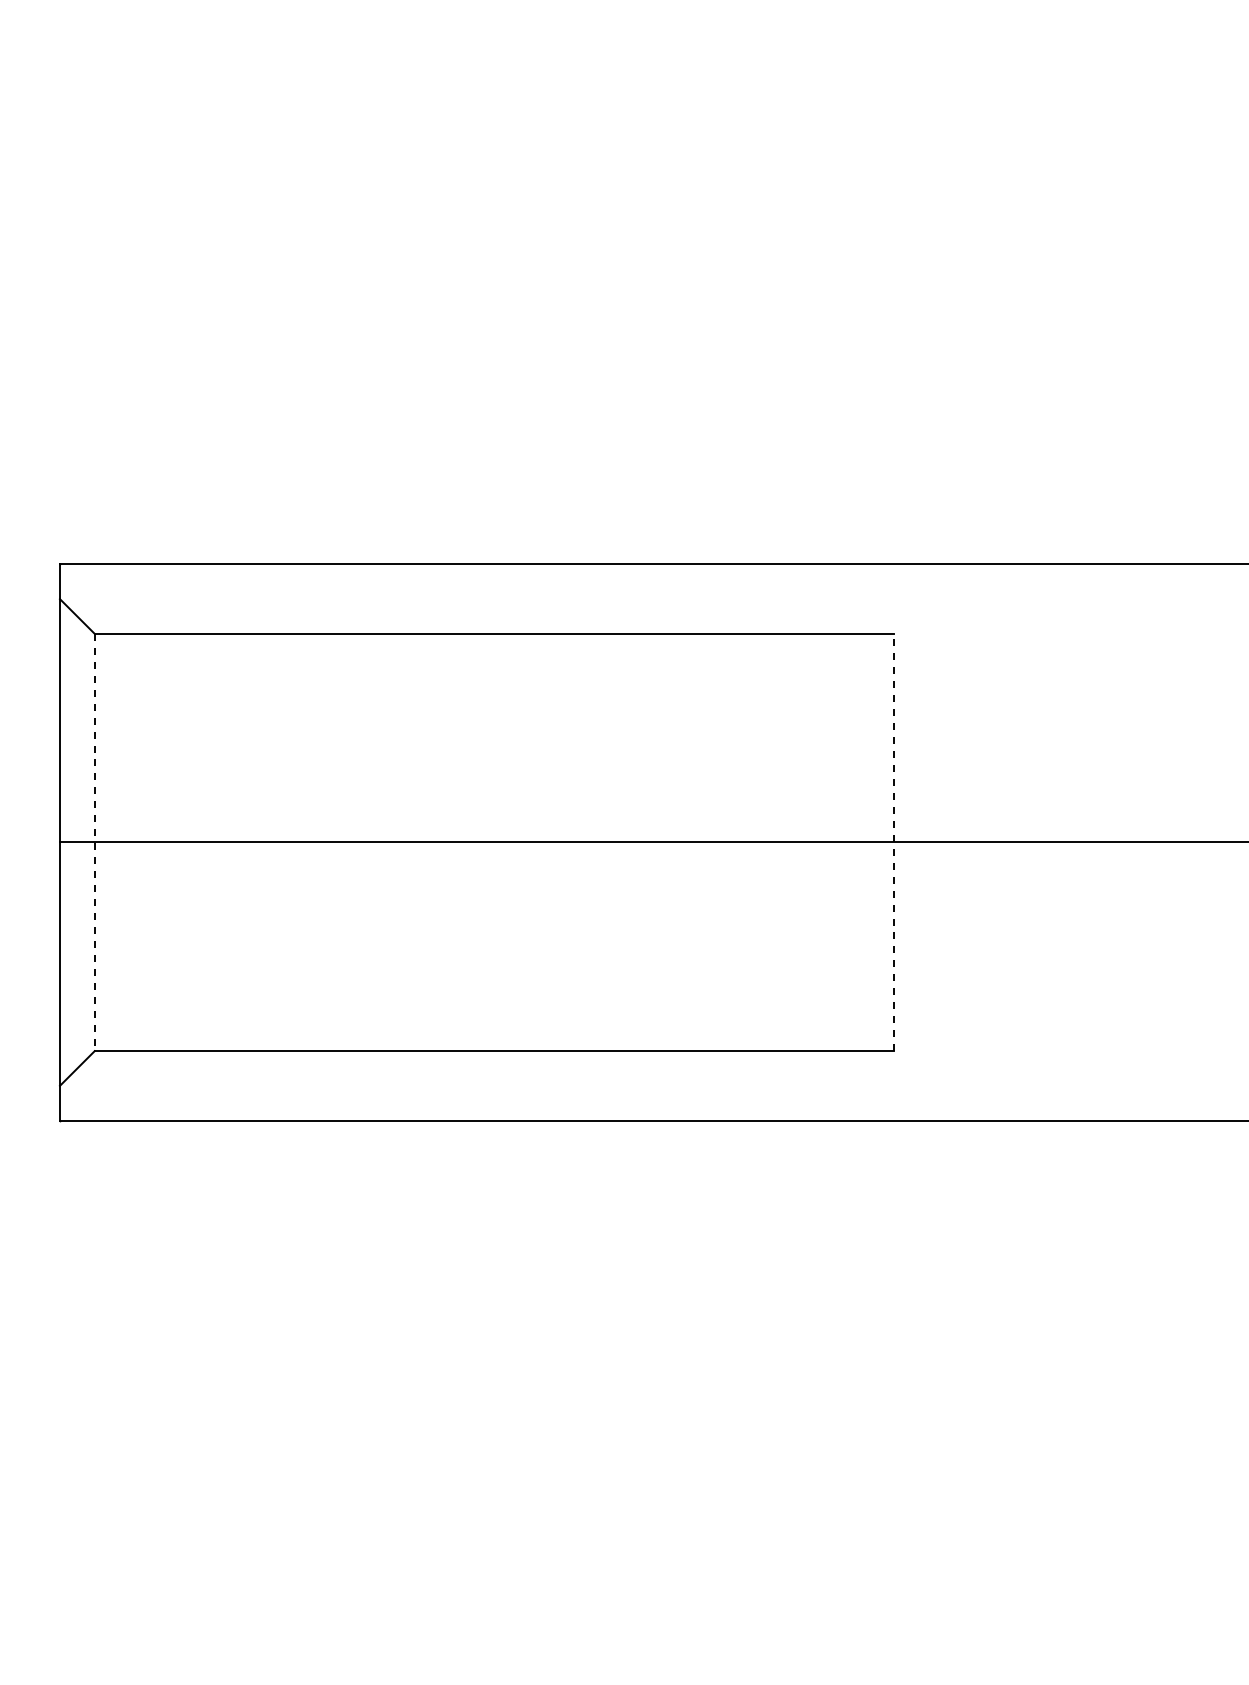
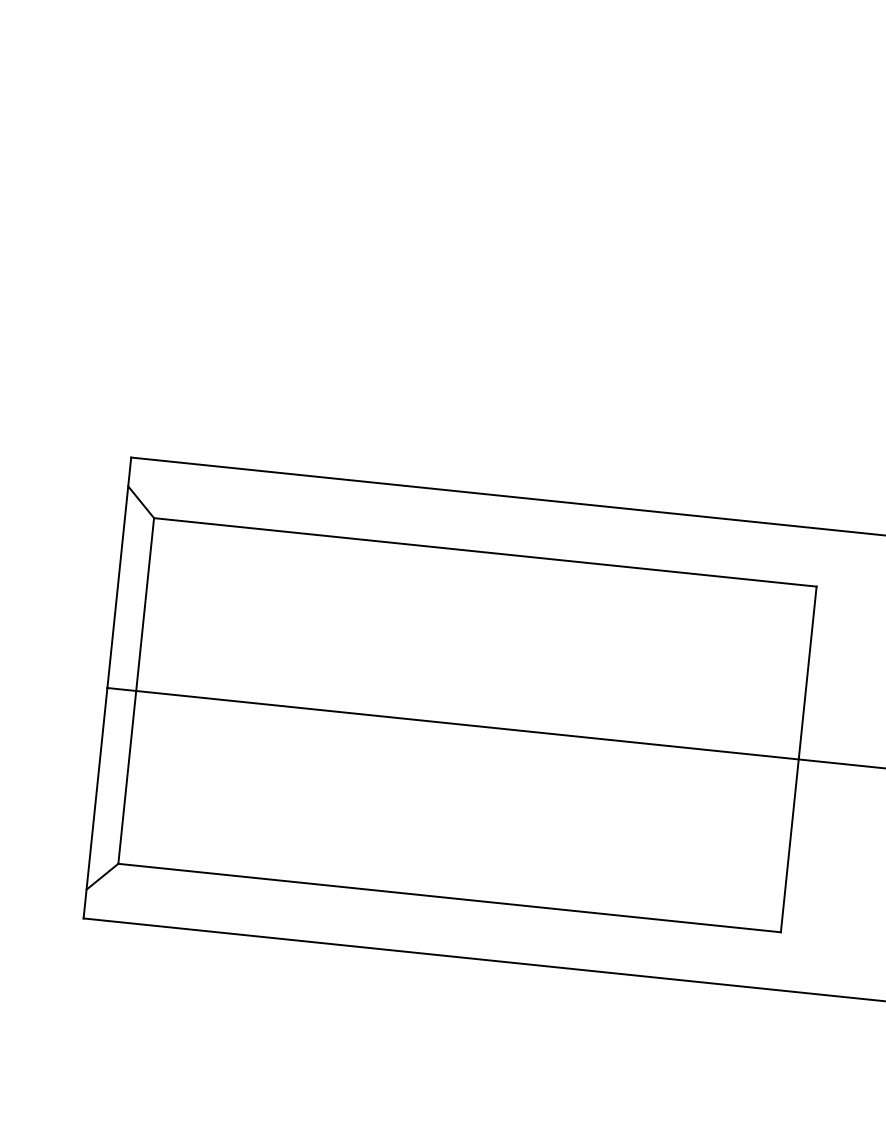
line: (94, 842) -> (136, 690), dashed -> solid
line: (894, 842) -> (798, 759), dashed -> solid

